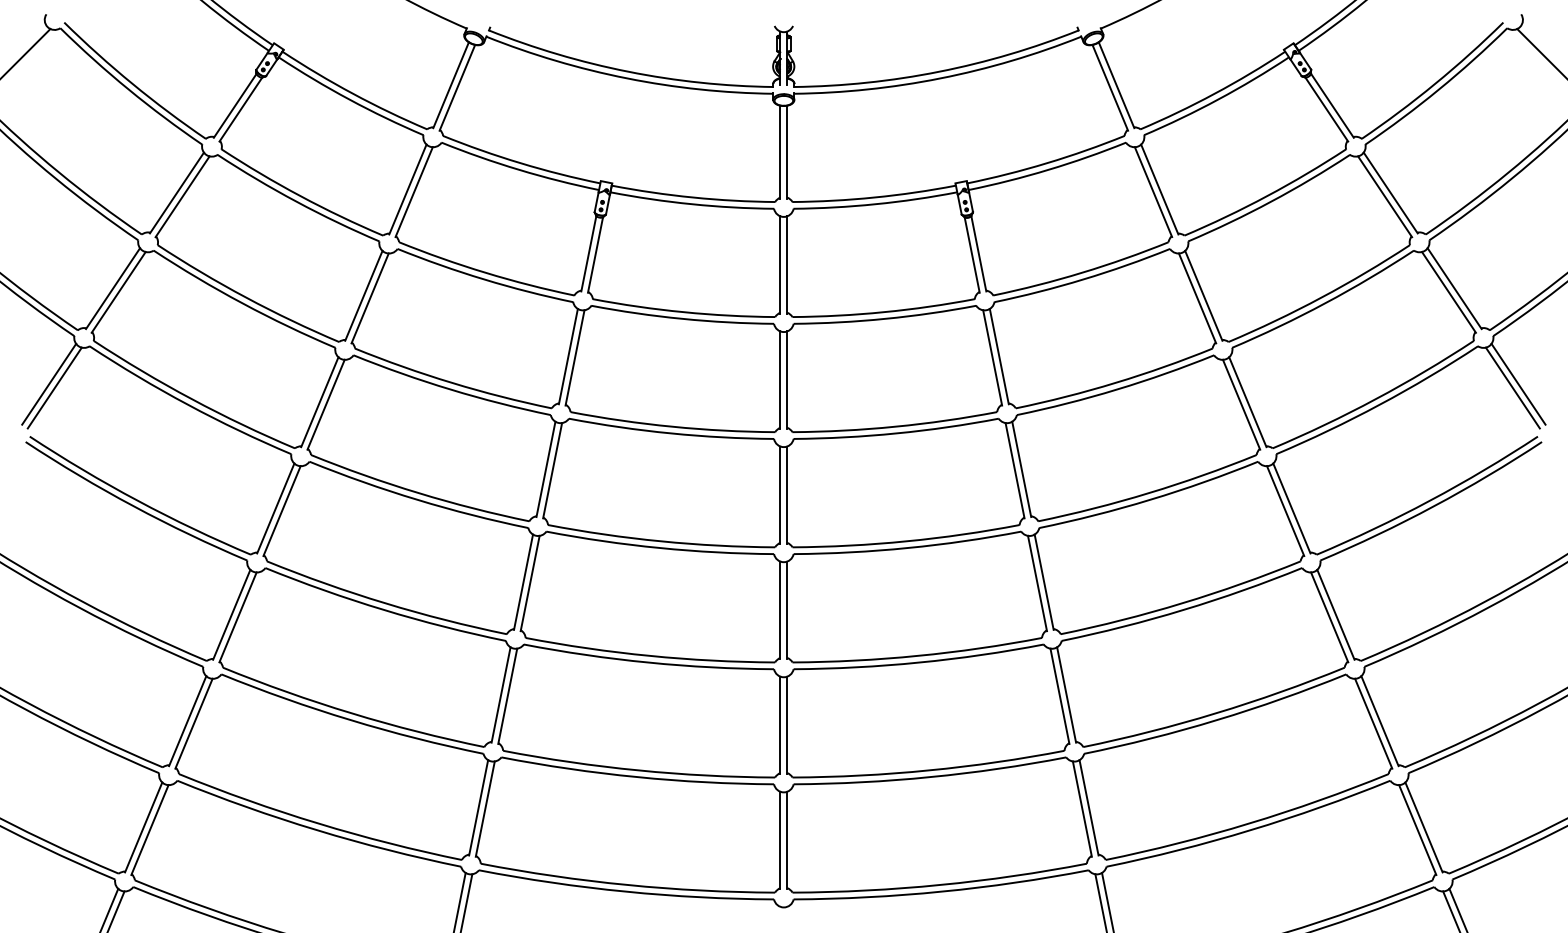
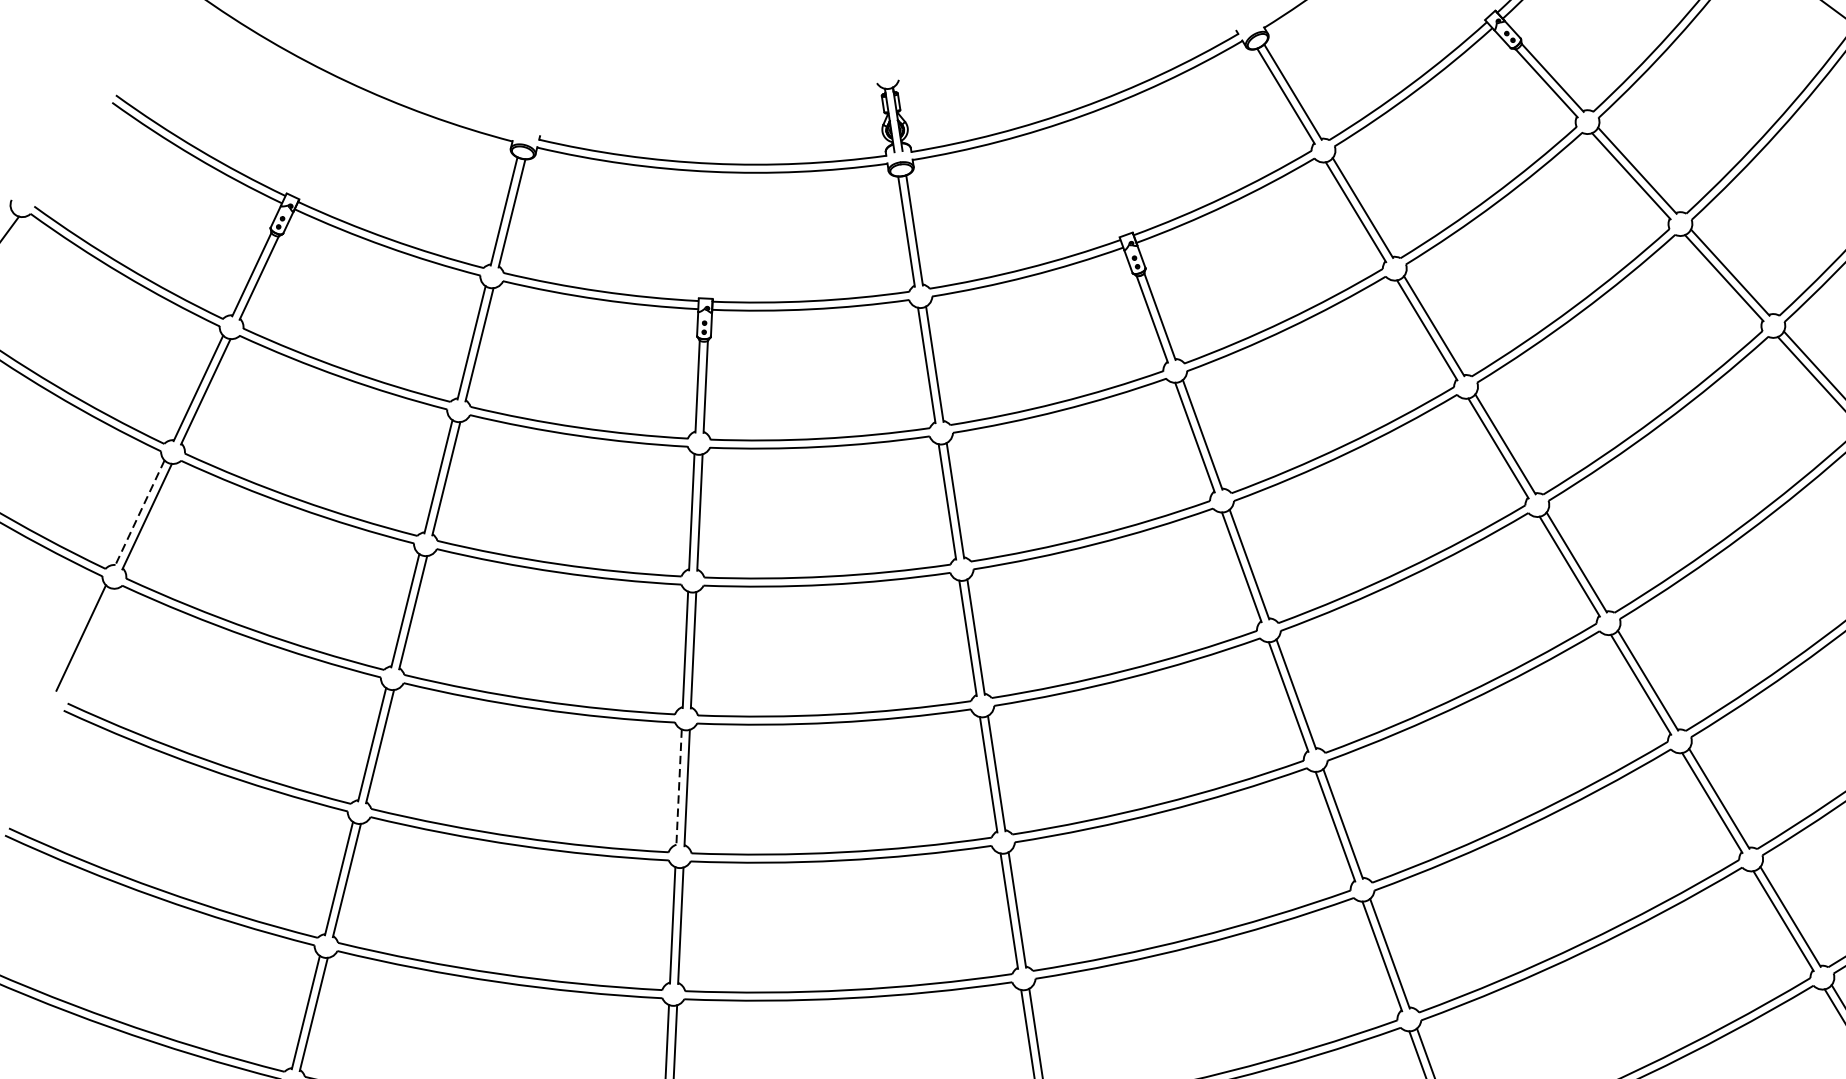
line: (113, 288) -> (140, 512), solid -> dashed
line: (54, 387) -> (88, 640), removed
line: (523, 582) -> (679, 787), solid -> dashed

